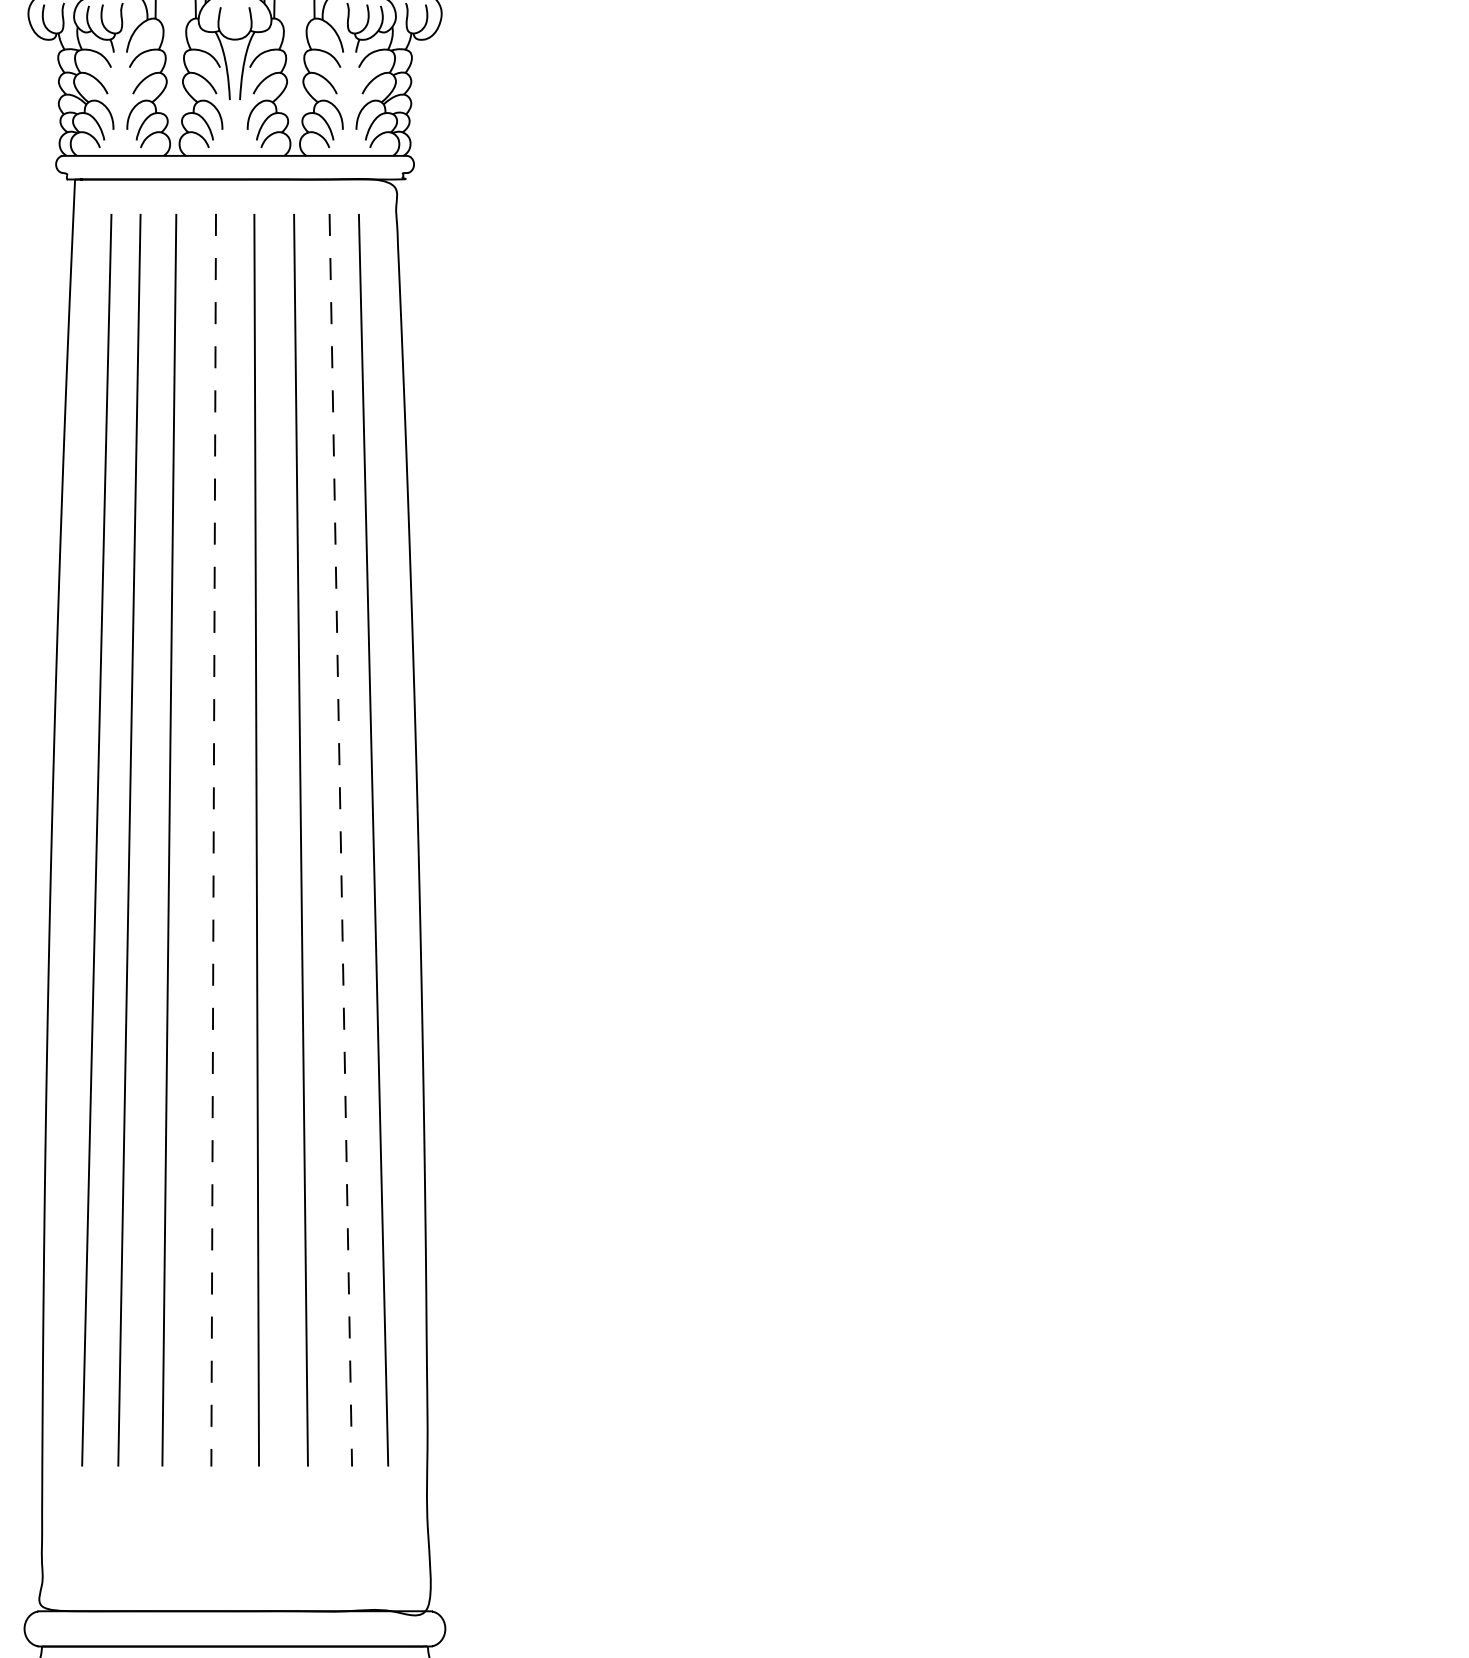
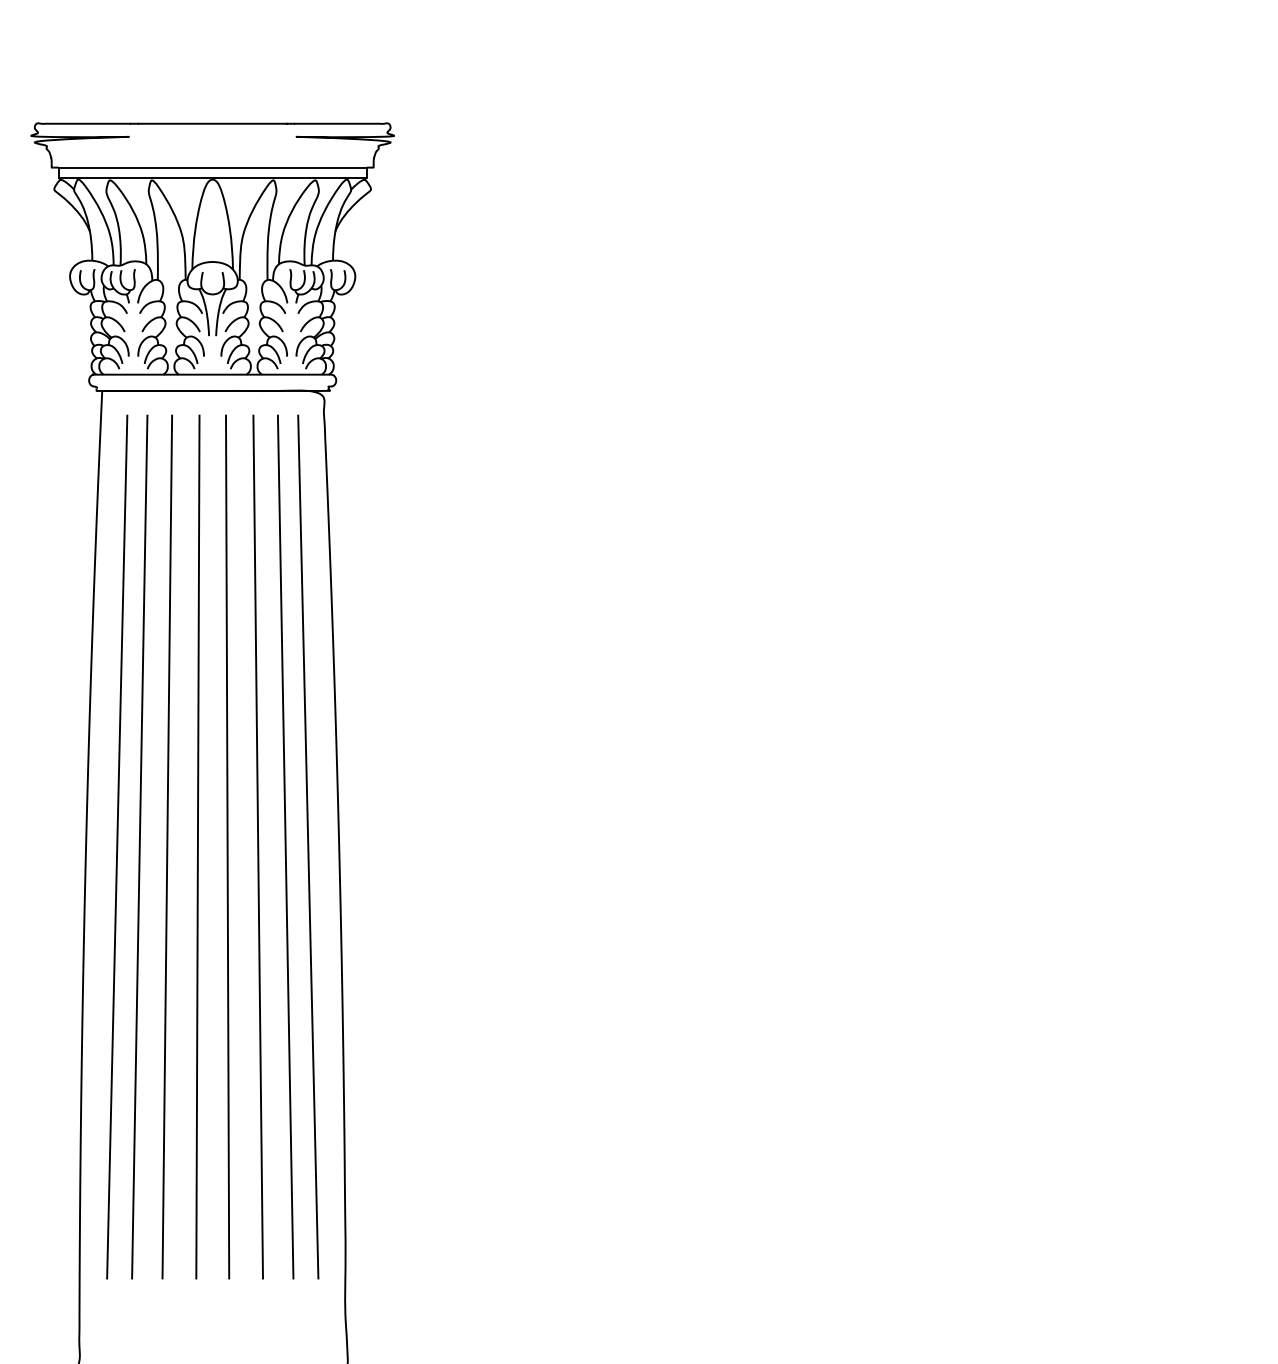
line: (213, 840) -> (197, 847), dashed -> solid
line: (340, 840) -> (285, 847), dashed -> solid

